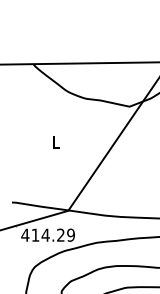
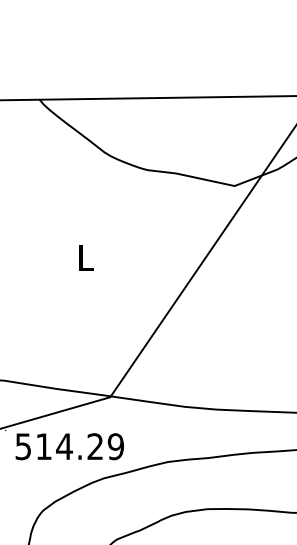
text: (25, 234) -> (23, 445), 414.29 -> 514.29

